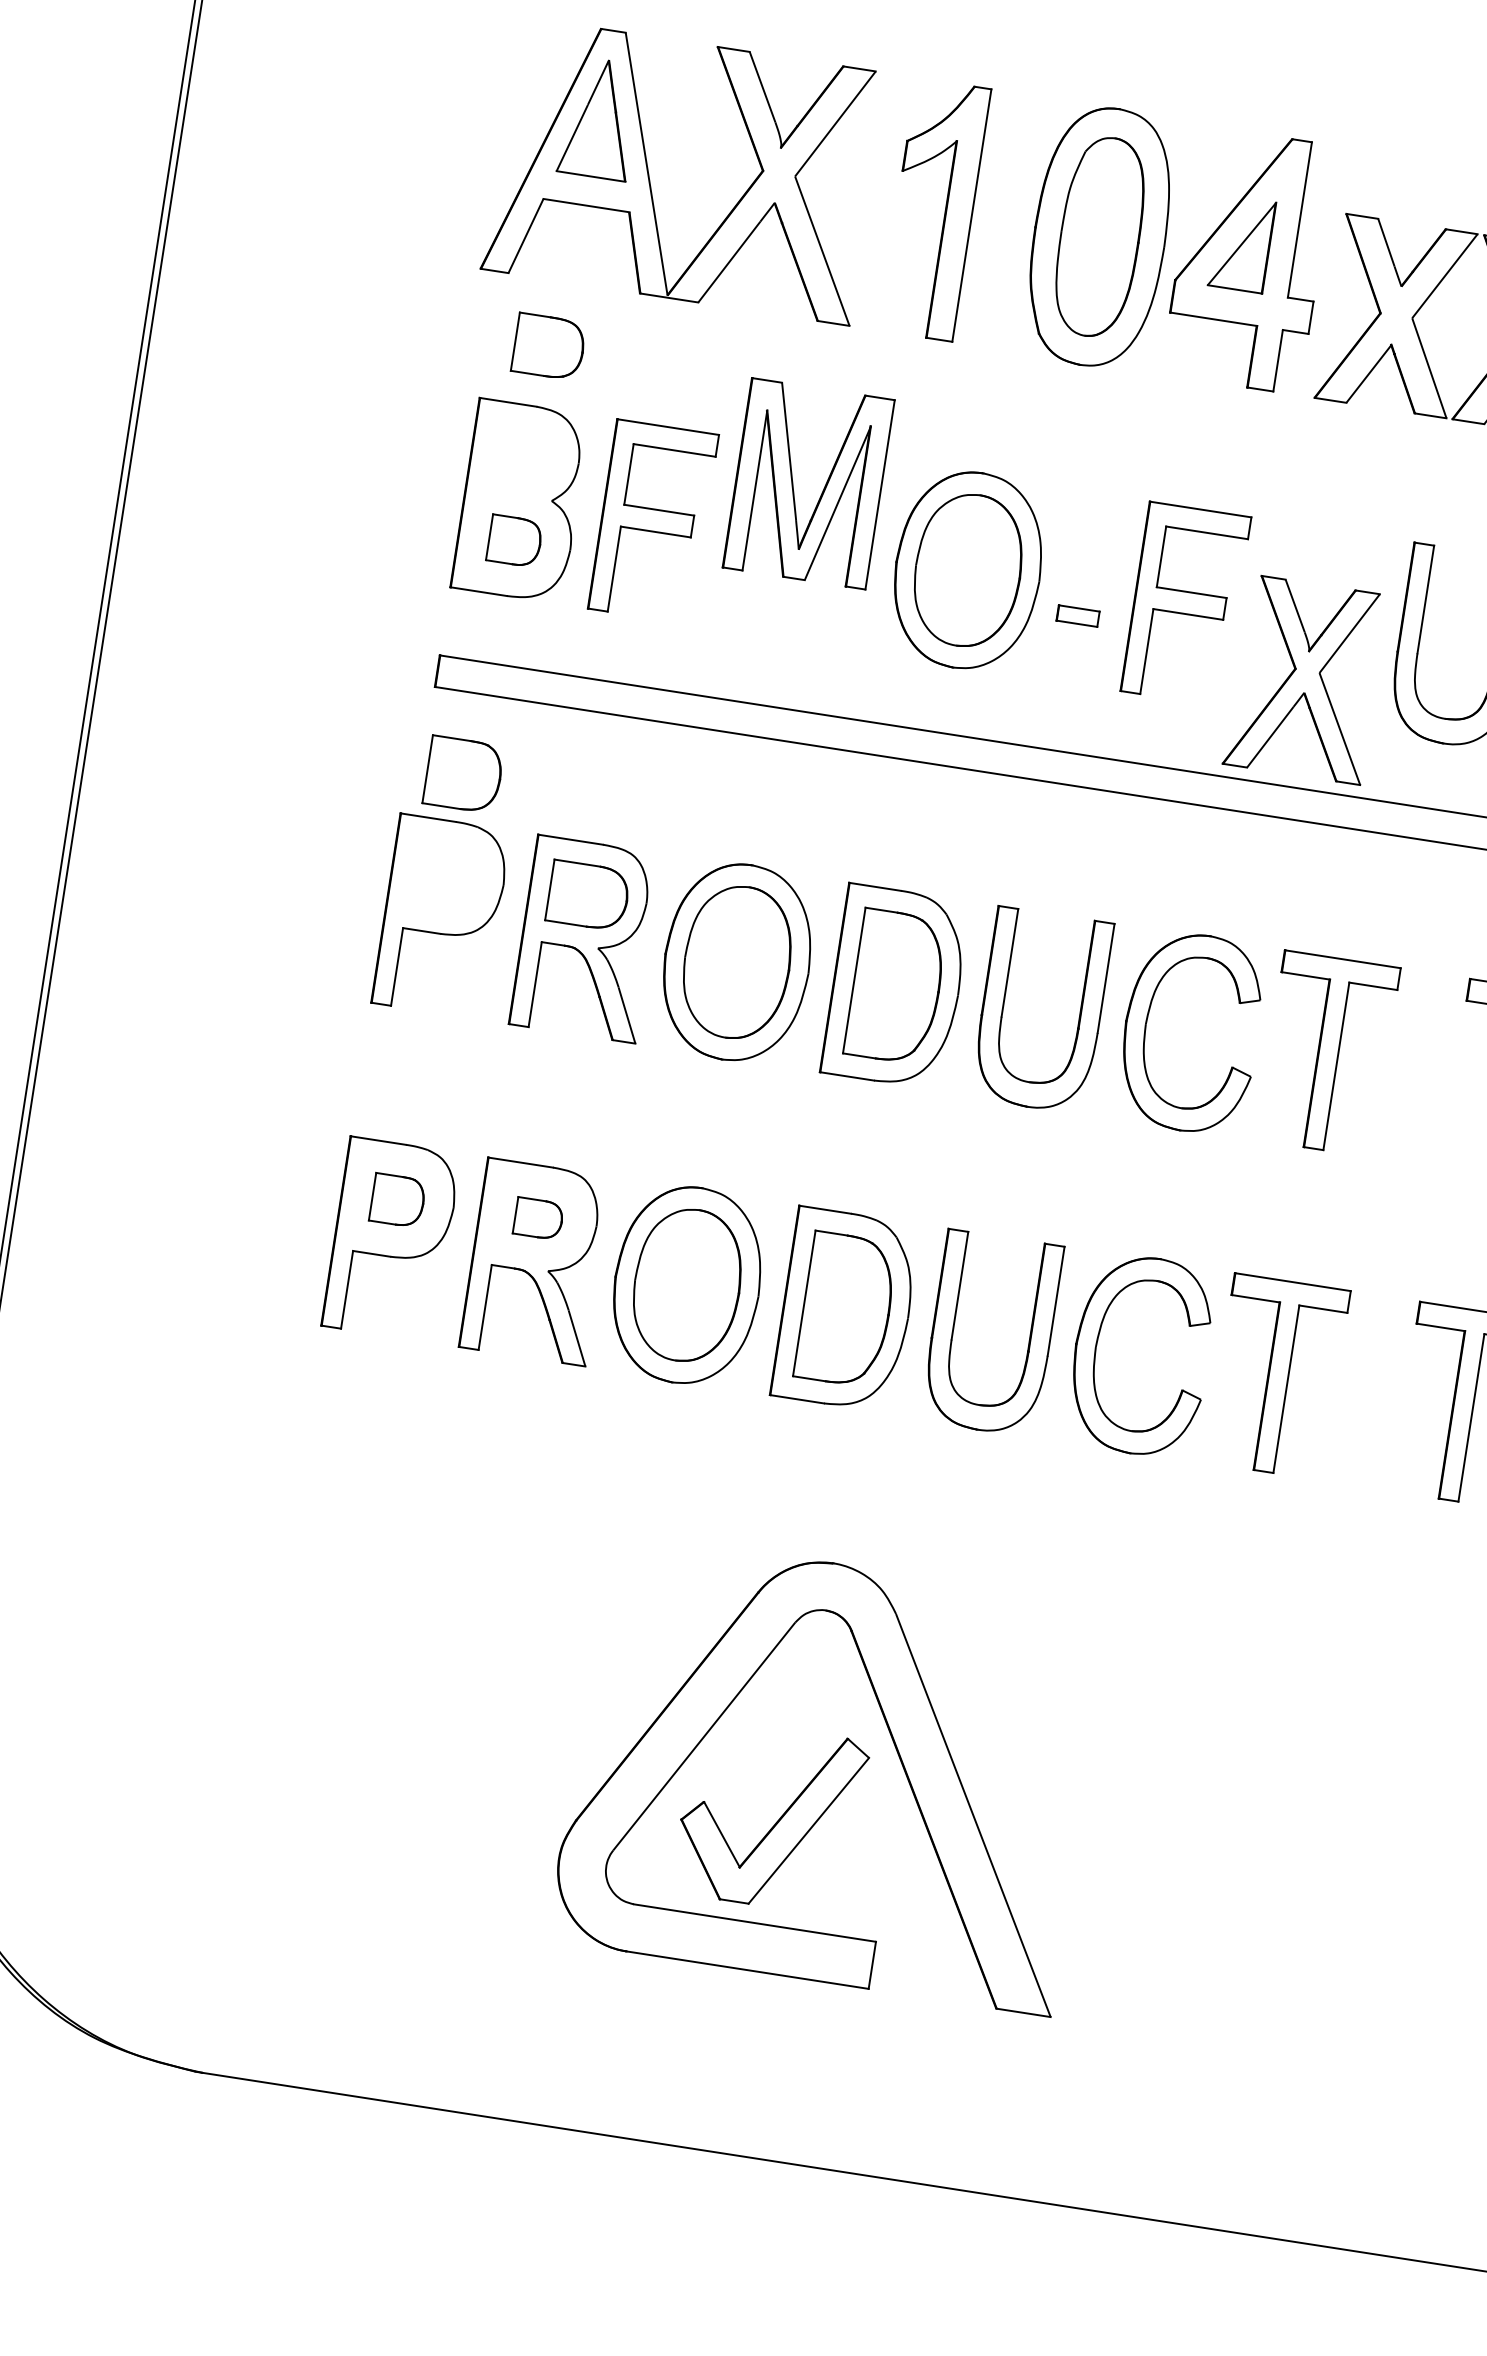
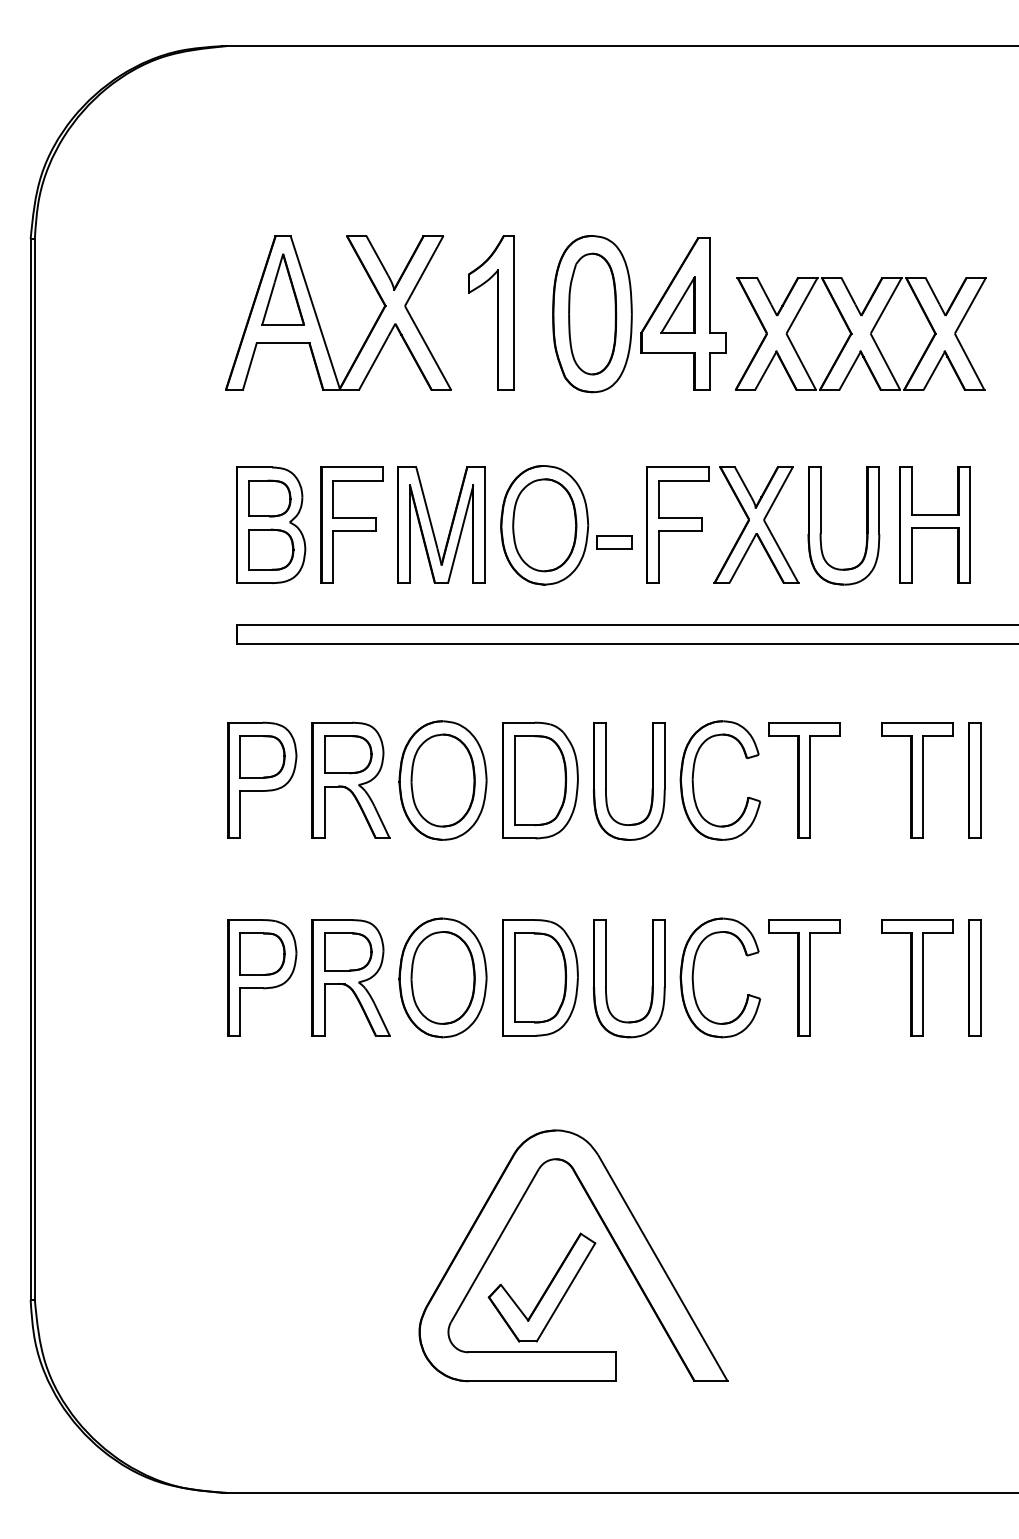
part: (548, 346) -> (269, 498), moved
part: (794, 486) -> (433, 528), moved
part: (515, 540) -> (271, 549), size x1.43
part: (1077, 616) -> (614, 542), size x1.43
part: (1306, 678) -> (756, 524), moved
part: (463, 774) -> (262, 756), moved
part: (397, 1199) -> (262, 953), size x1.43
part: (539, 1218) -> (348, 951), size x1.67

